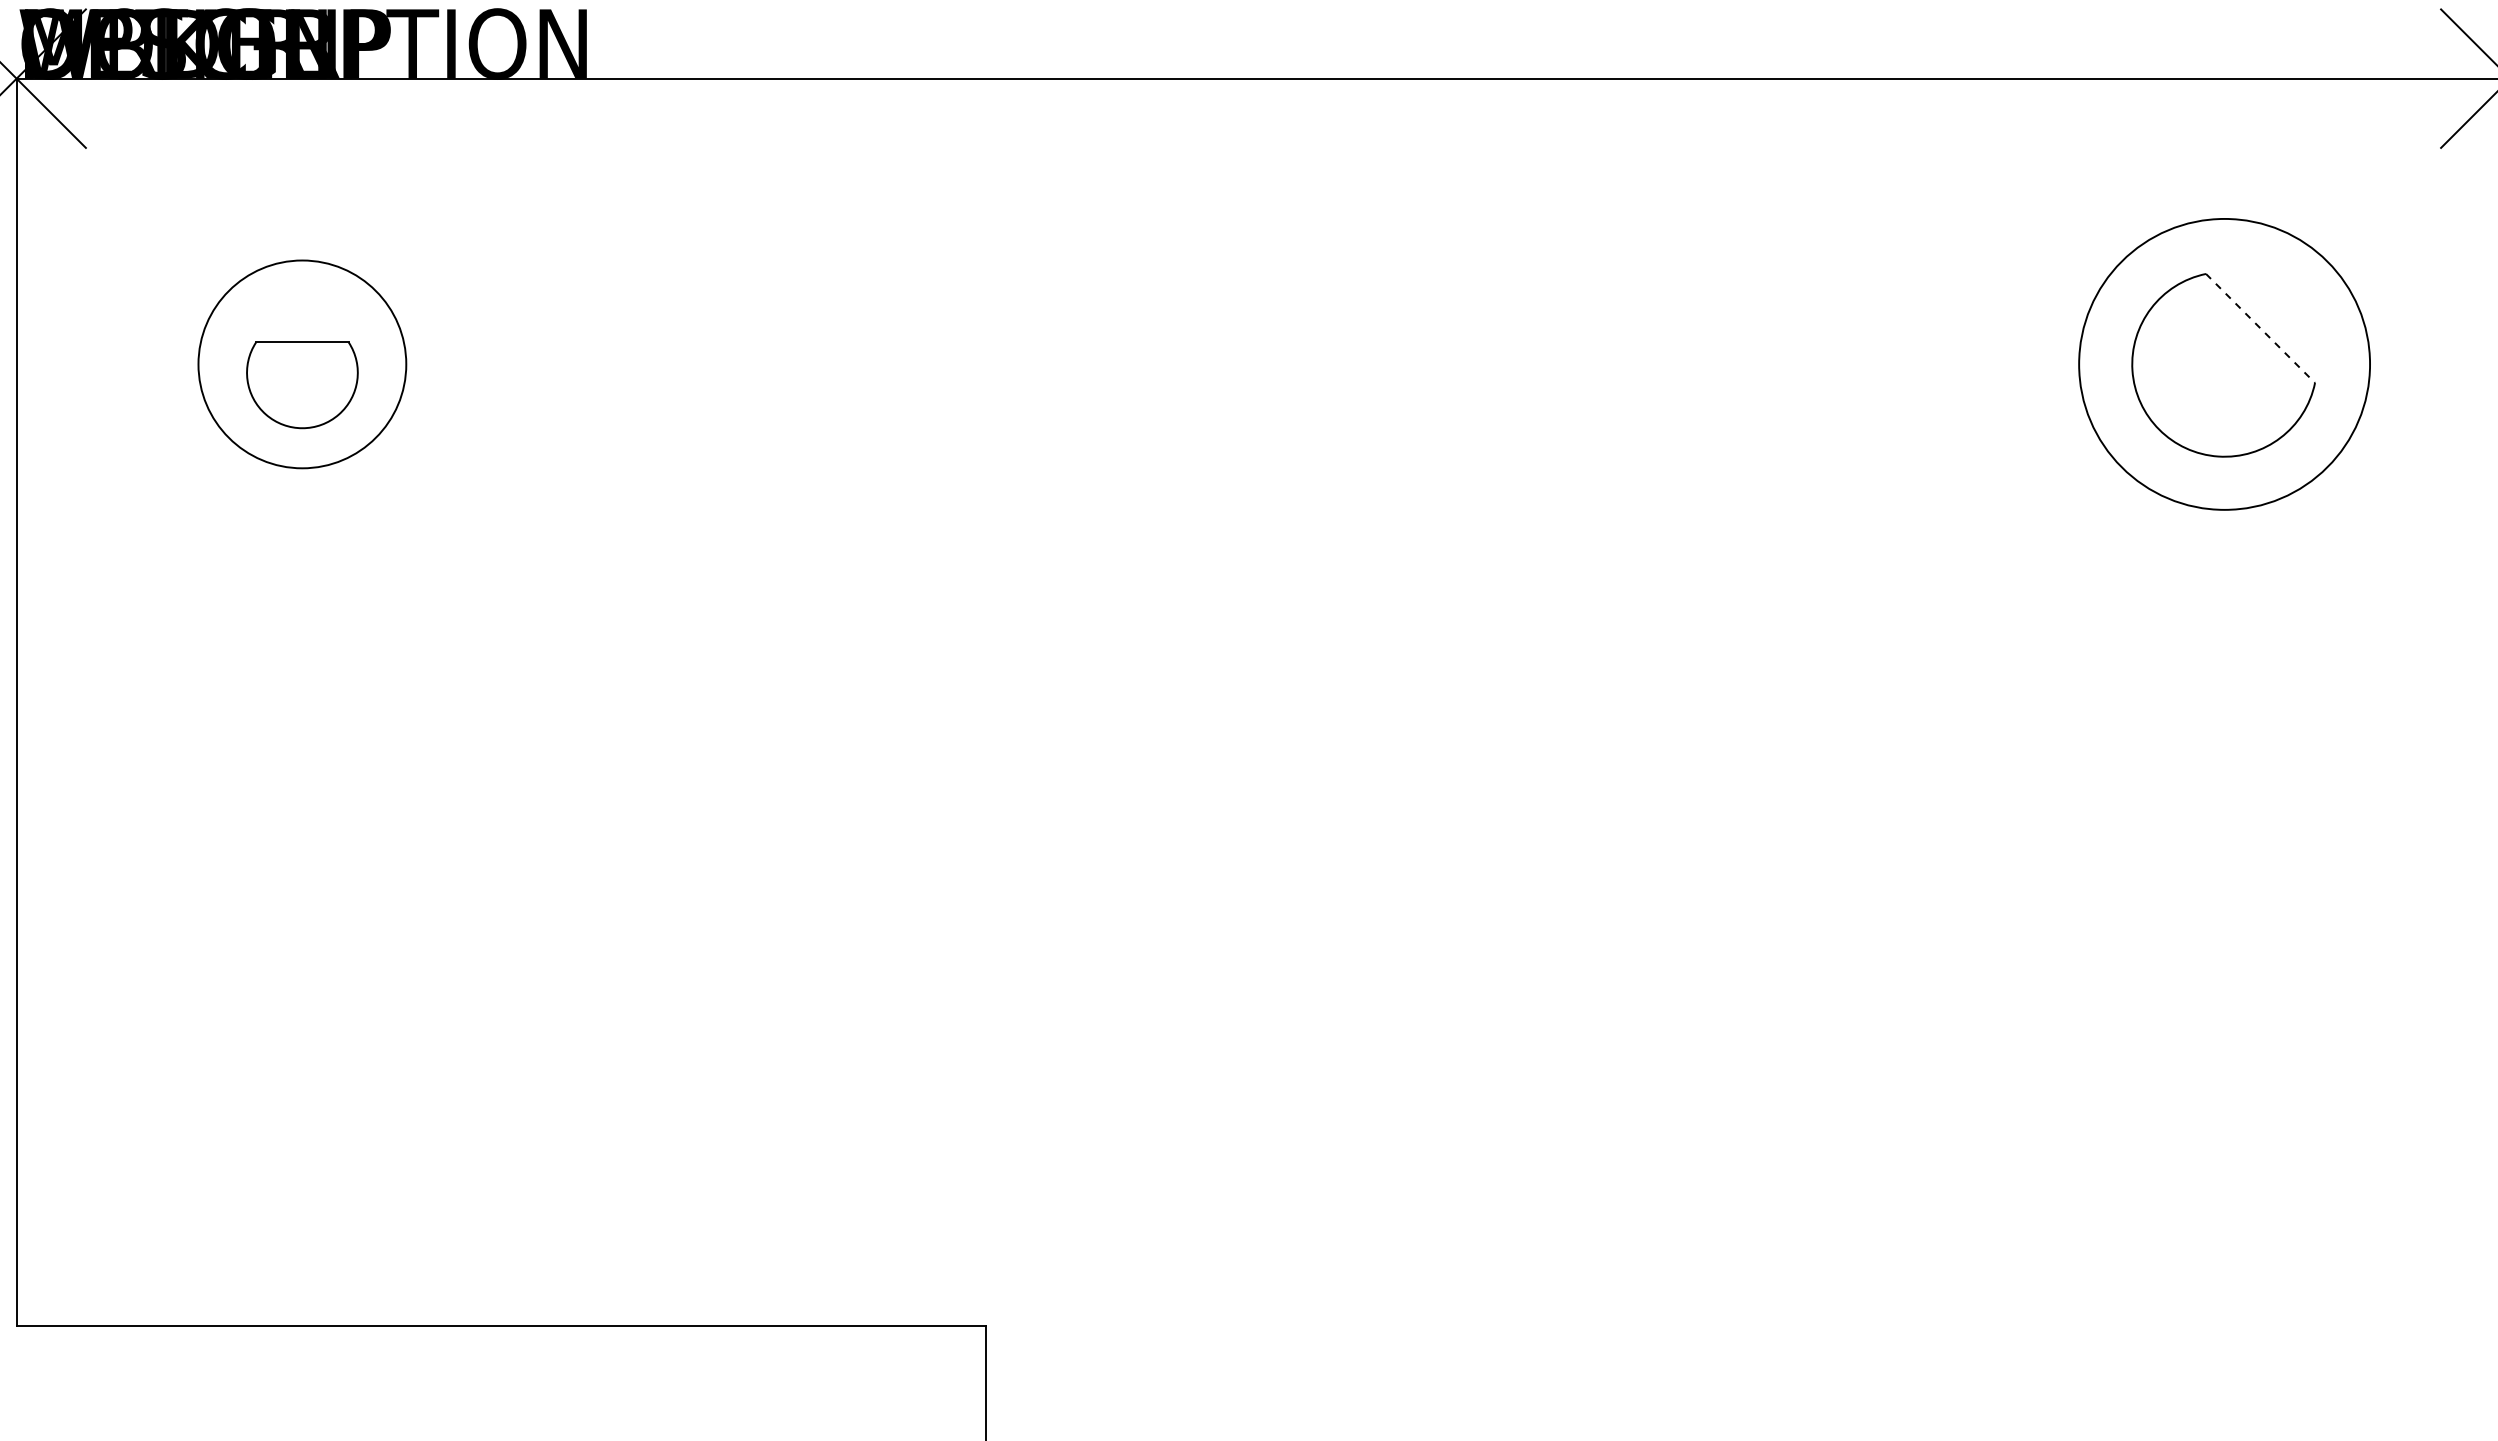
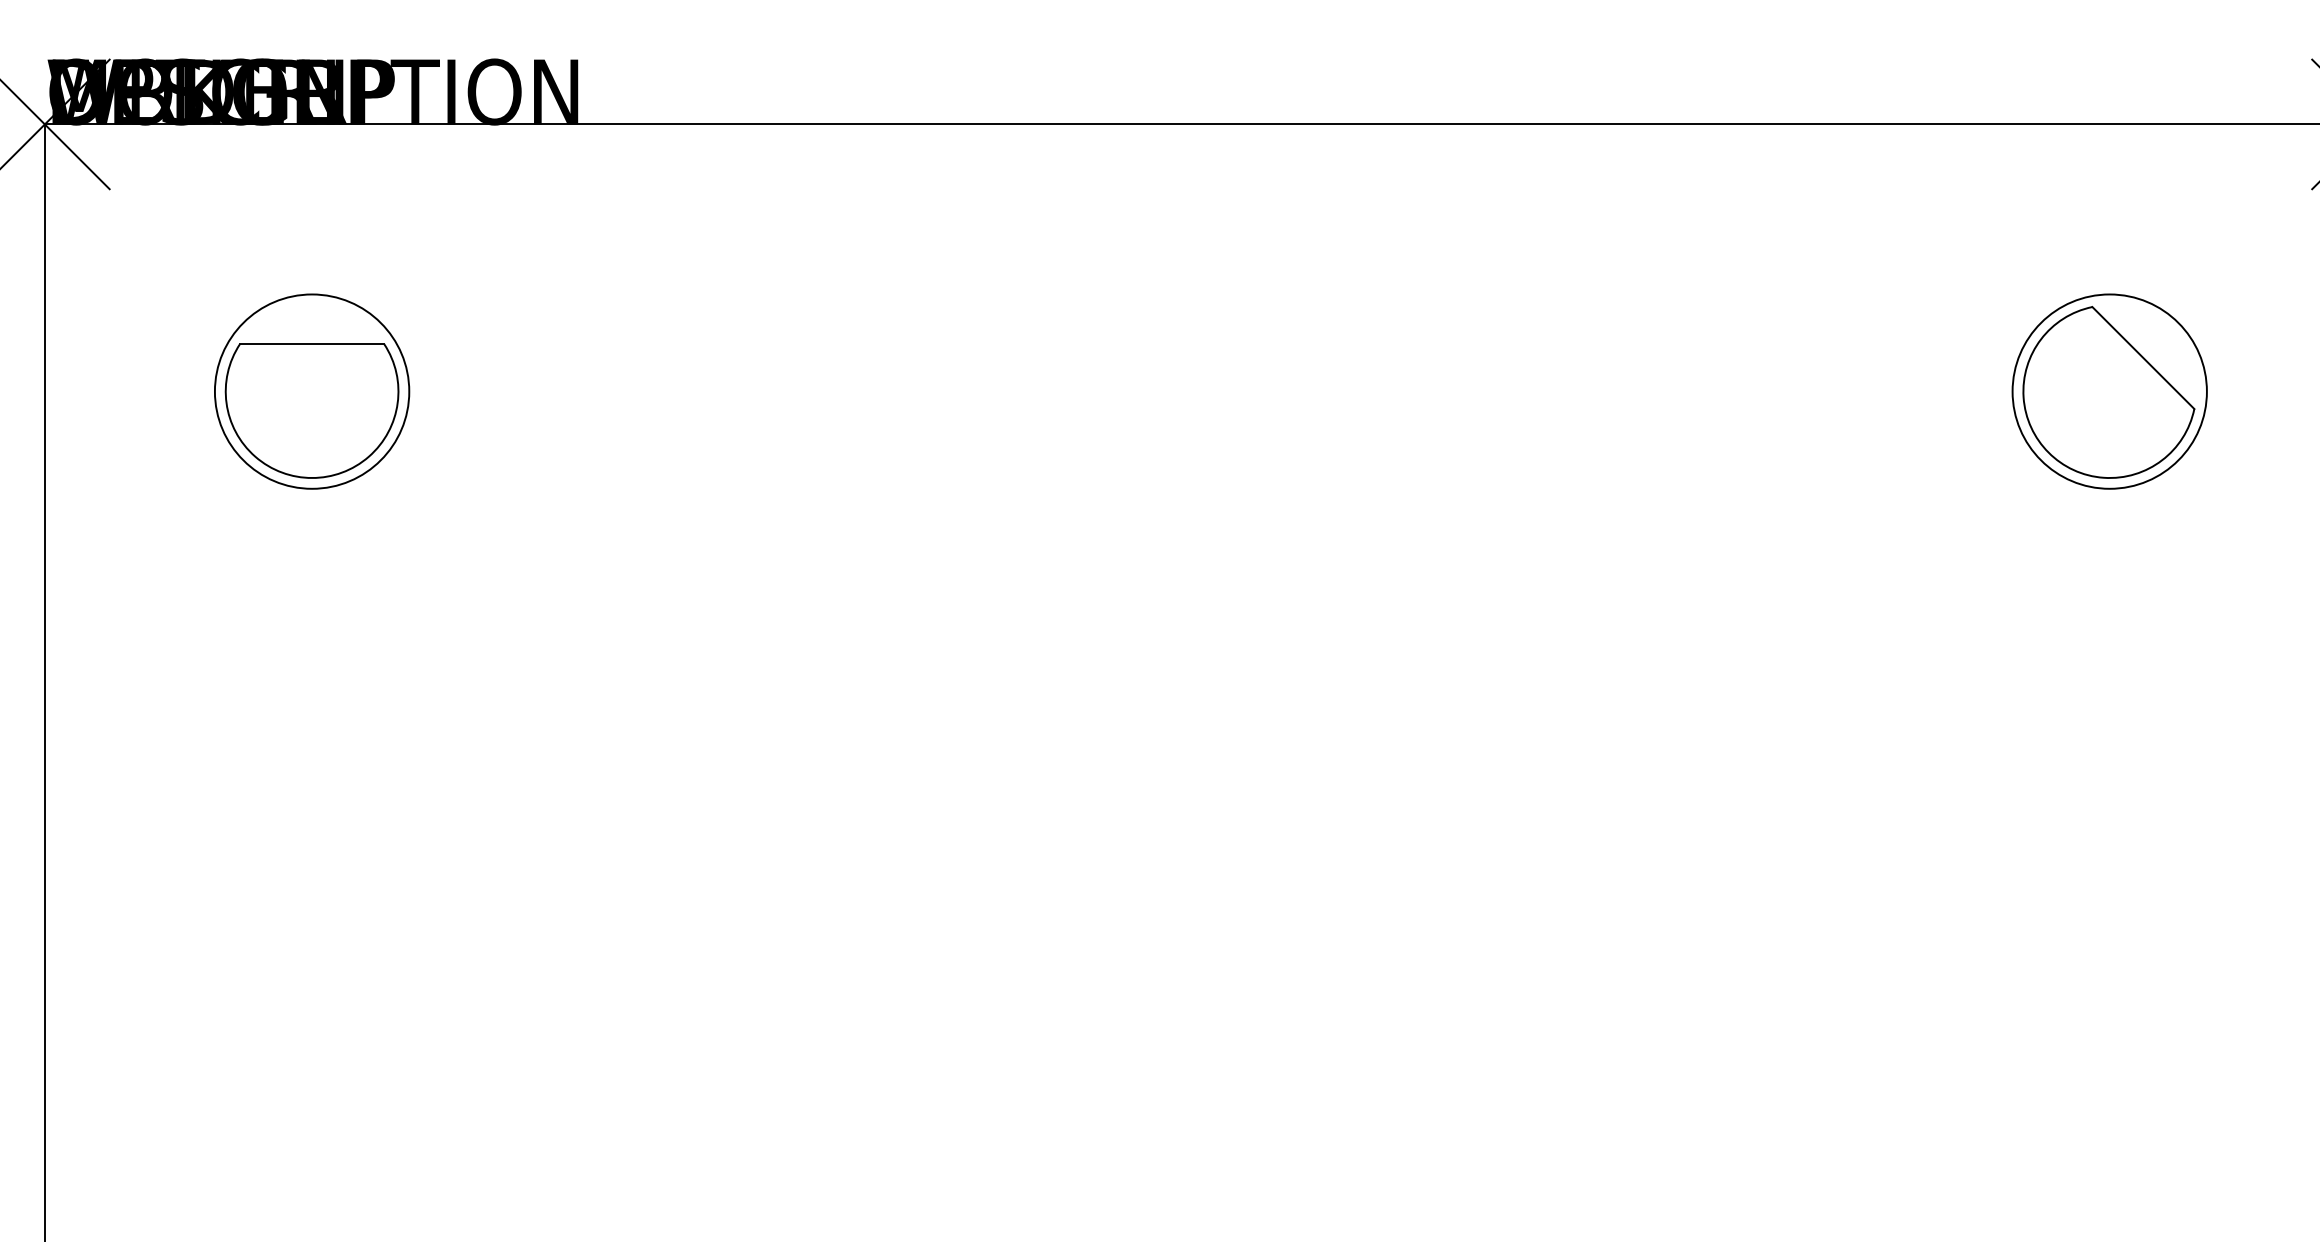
line: (2260, 328) -> (2143, 358), dashed -> solid
circle: (2224, 364) -> (2109, 391), size x0.71
part: (302, 385) -> (312, 411), size x1.67

